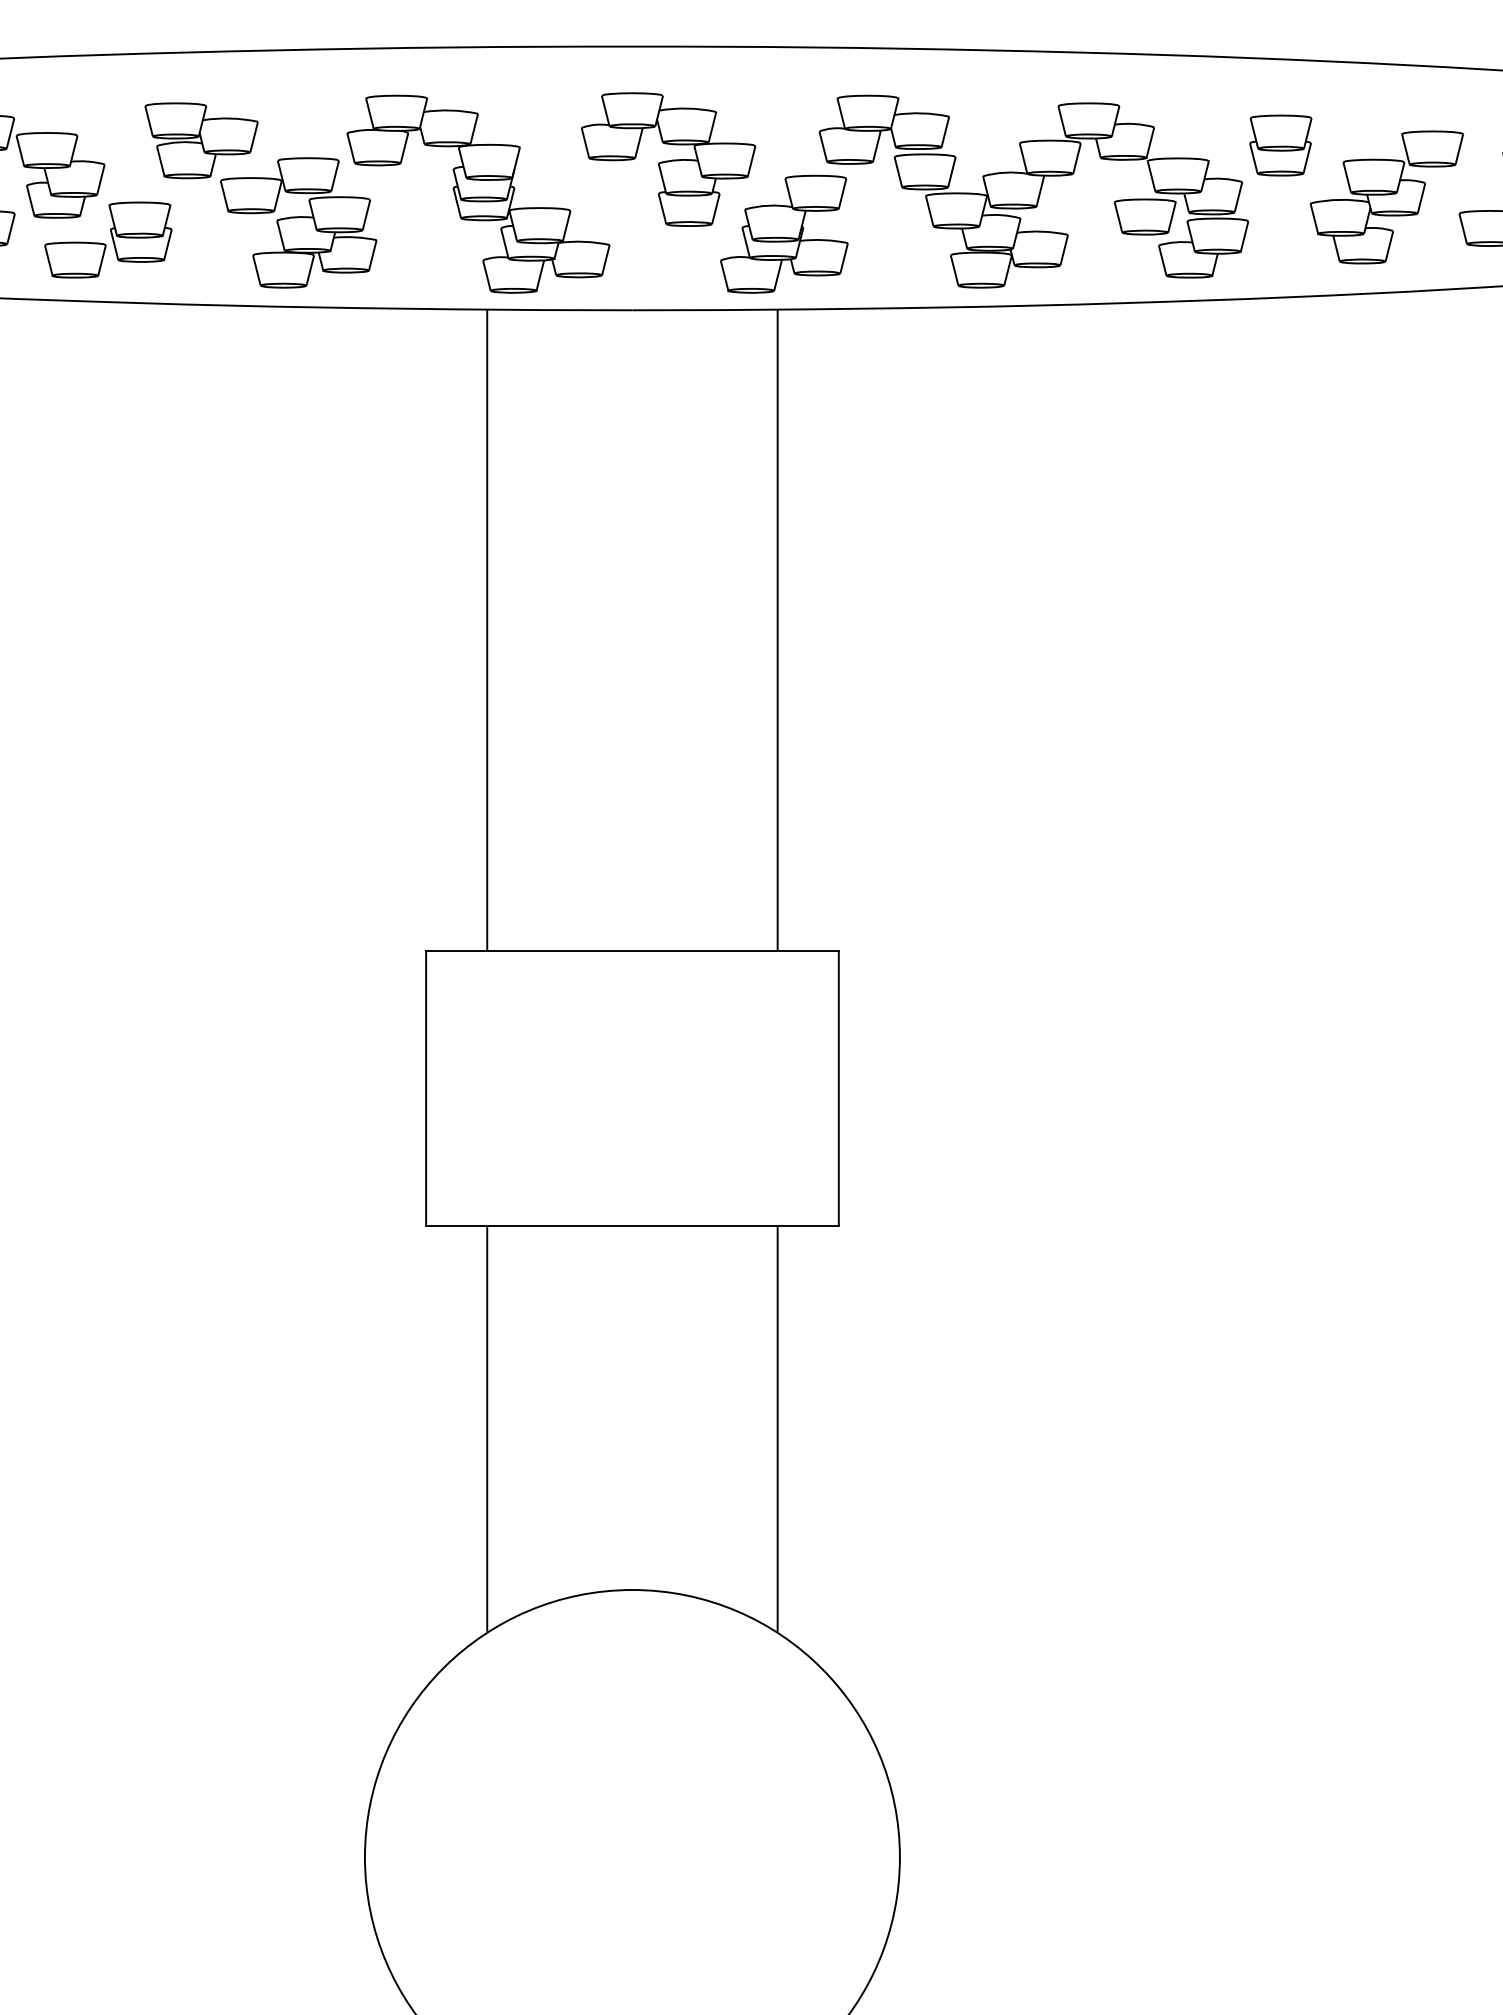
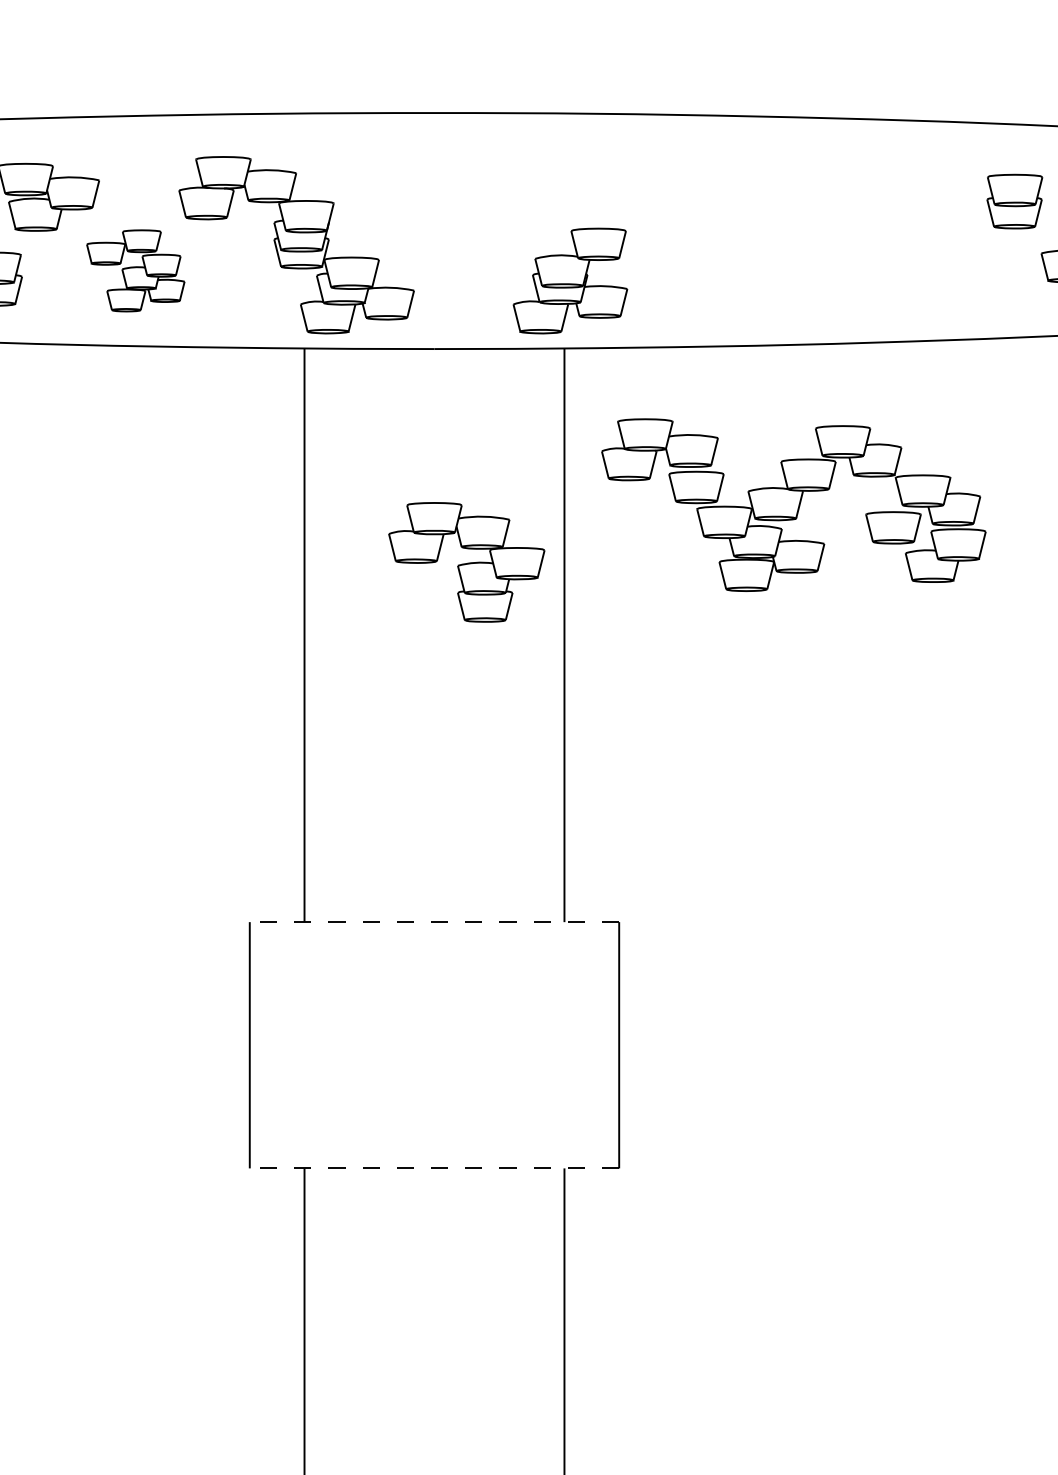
part: (668, 159) -> (466, 562), moved
part: (1033, 191) -> (793, 504), moved
part: (298, 222) -> (135, 270), size x0.7
line: (631, 950) -> (433, 922), solid -> dashed
line: (631, 1225) -> (433, 1168), solid -> dashed

